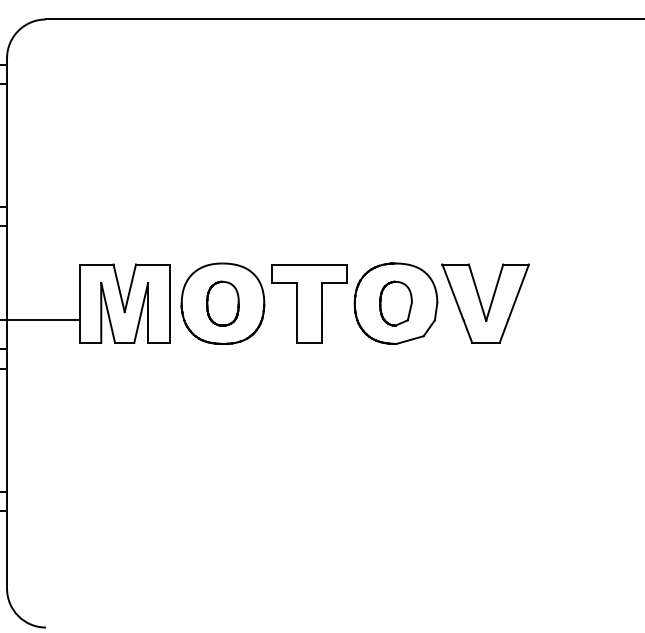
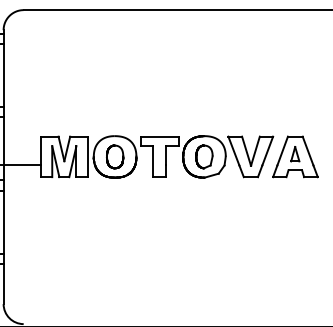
part: (572, 302) -> (295, 156), added

